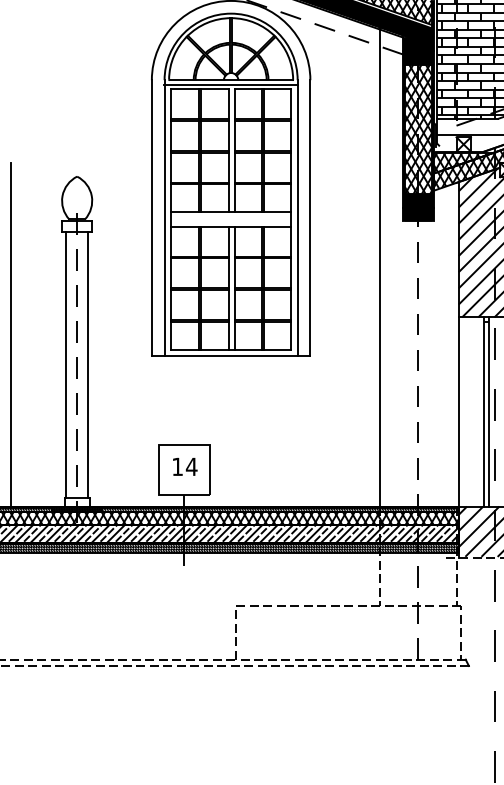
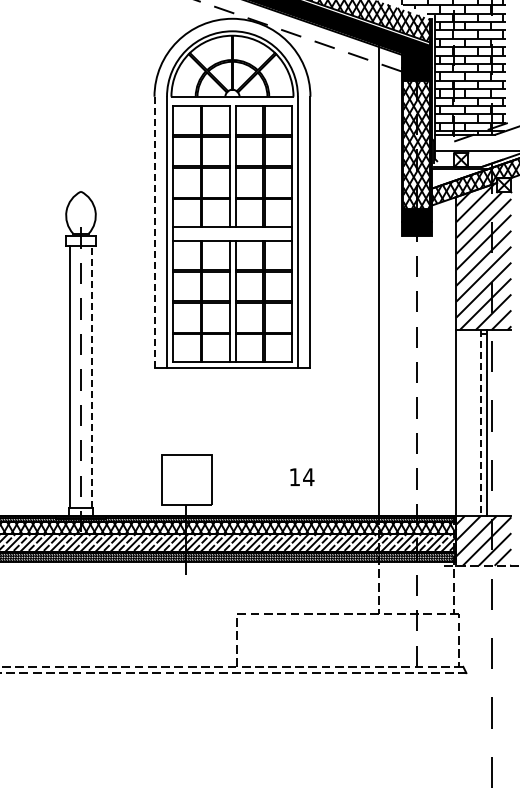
line: (230, 84) -> (231, 101), removed
hatch: (459, 163) -> (457, 178), removed
line: (151, 218) -> (154, 232), solid -> dashed
line: (10, 335) -> (15, 347), removed
line: (87, 365) -> (91, 377), solid -> dashed
line: (484, 412) -> (481, 423), solid -> dashed
text: (185, 466) -> (302, 476), moved

